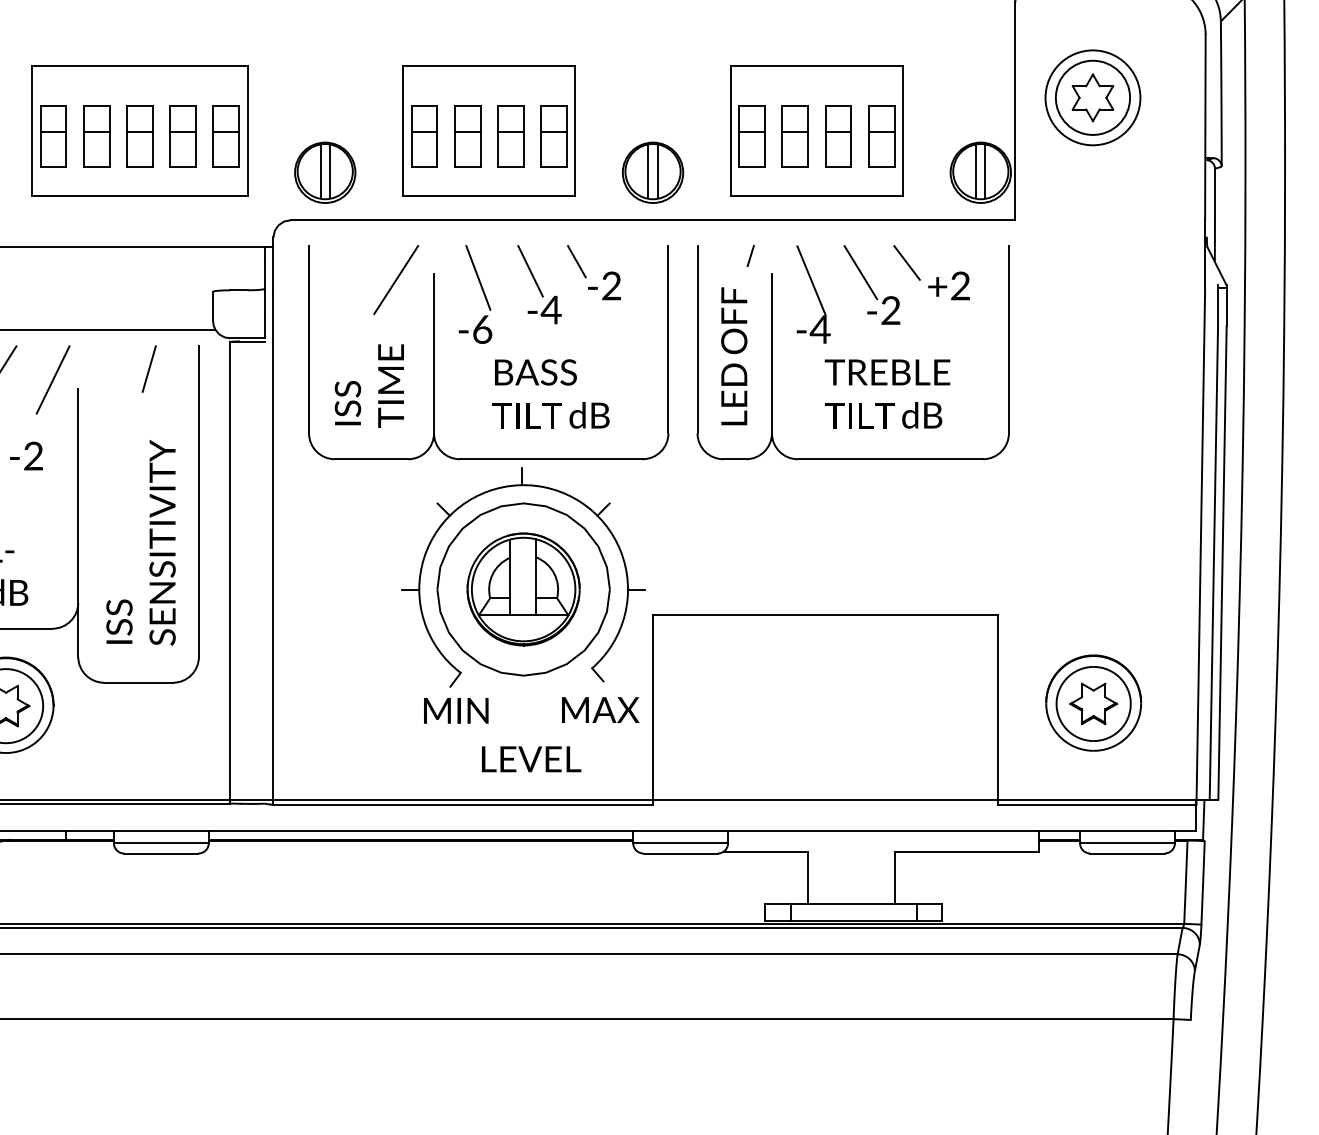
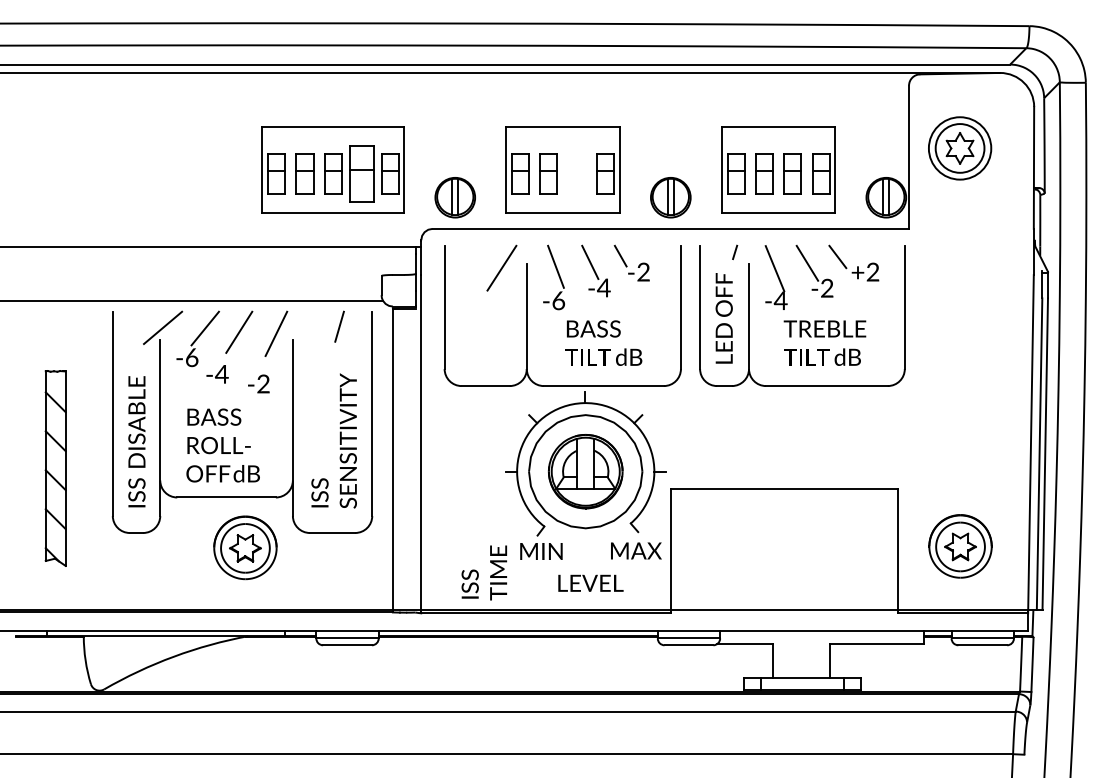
part: (182, 135) -> (361, 173), size x1.4
part: (511, 135) -> (577, 173), removed
text: (368, 385) -> (483, 572), moved

